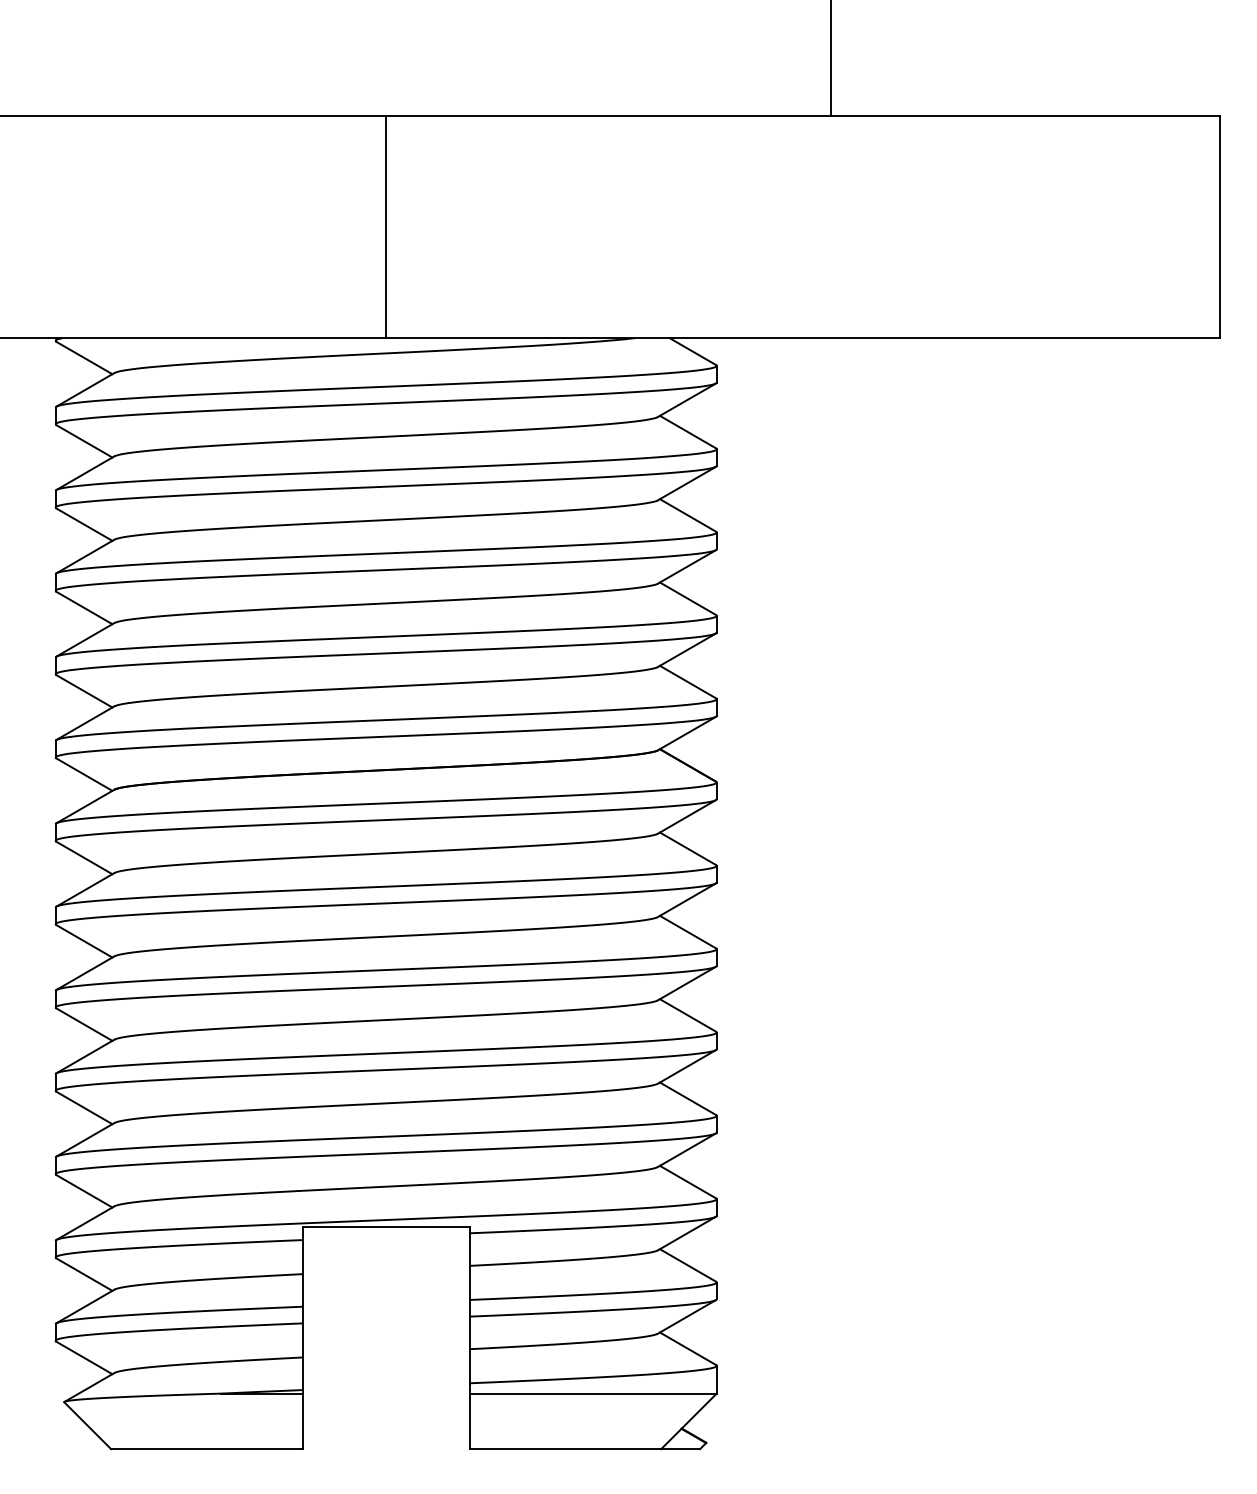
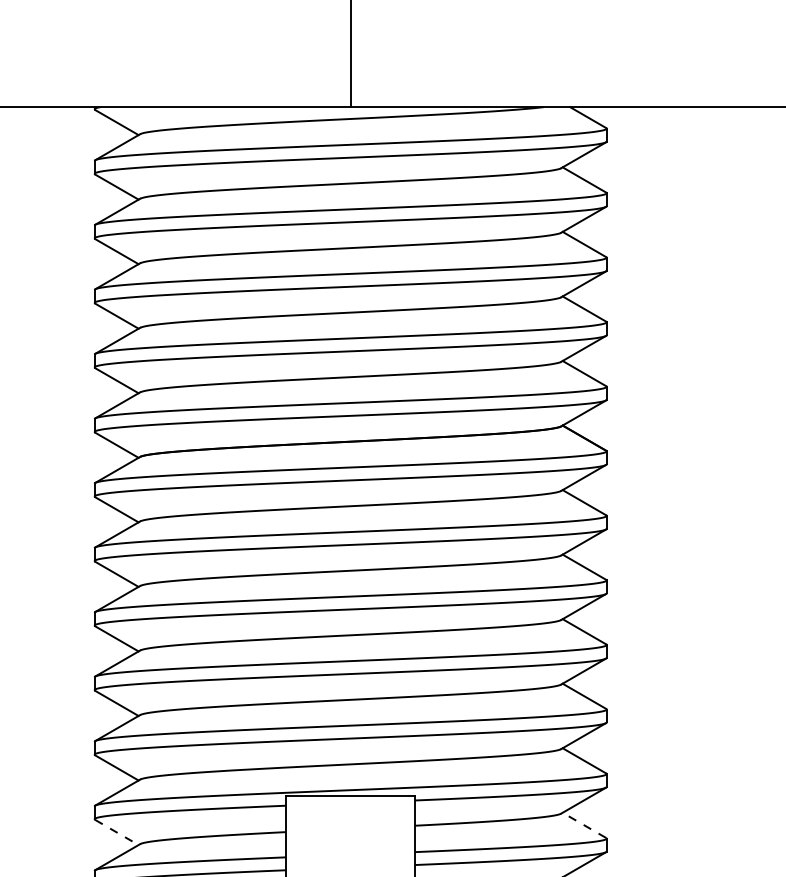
line: (687, 1265) -> (584, 825), solid -> dashed
line: (84, 1274) -> (116, 832), solid -> dashed

